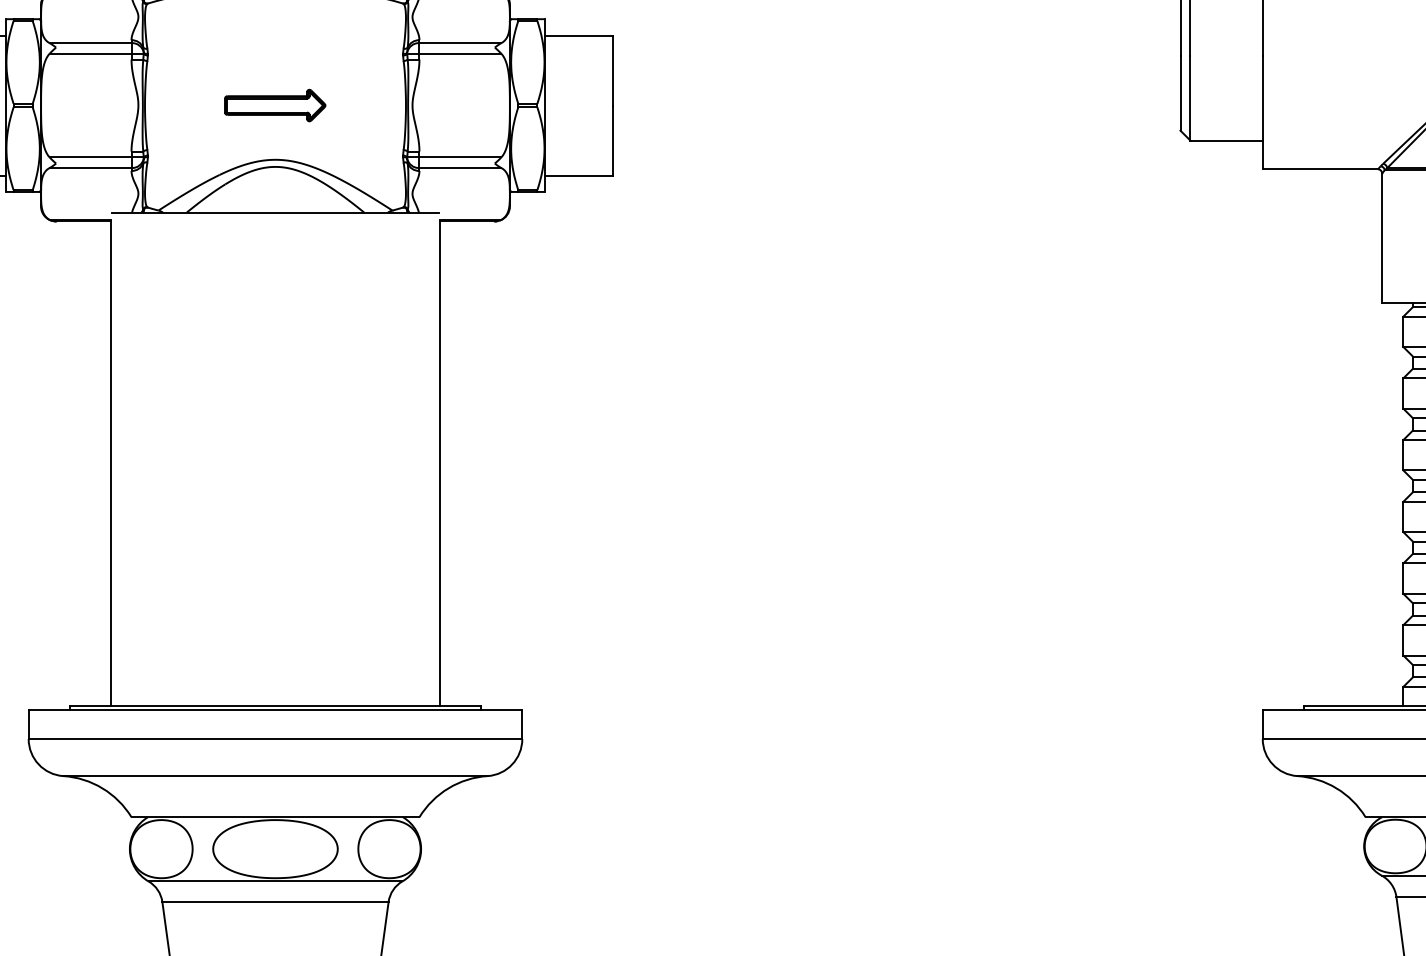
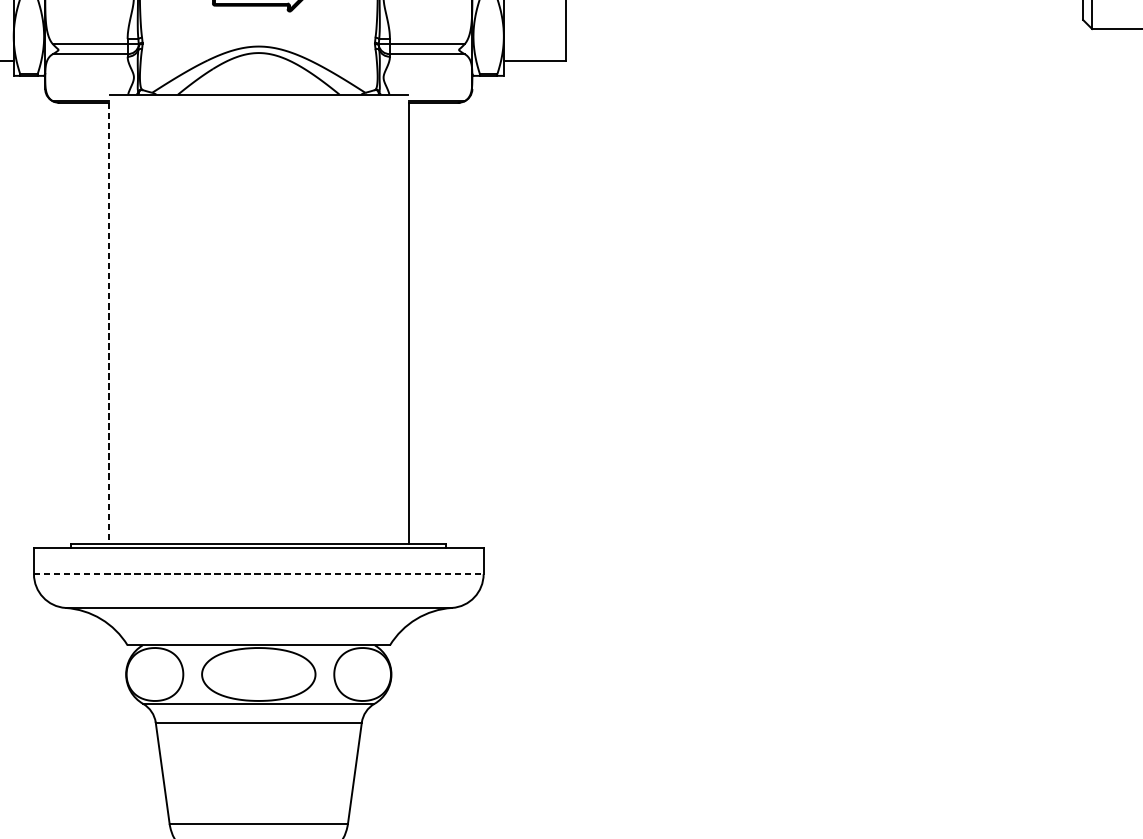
line: (110, 464) -> (108, 324), solid -> dashed
line: (275, 739) -> (258, 574), solid -> dashed

